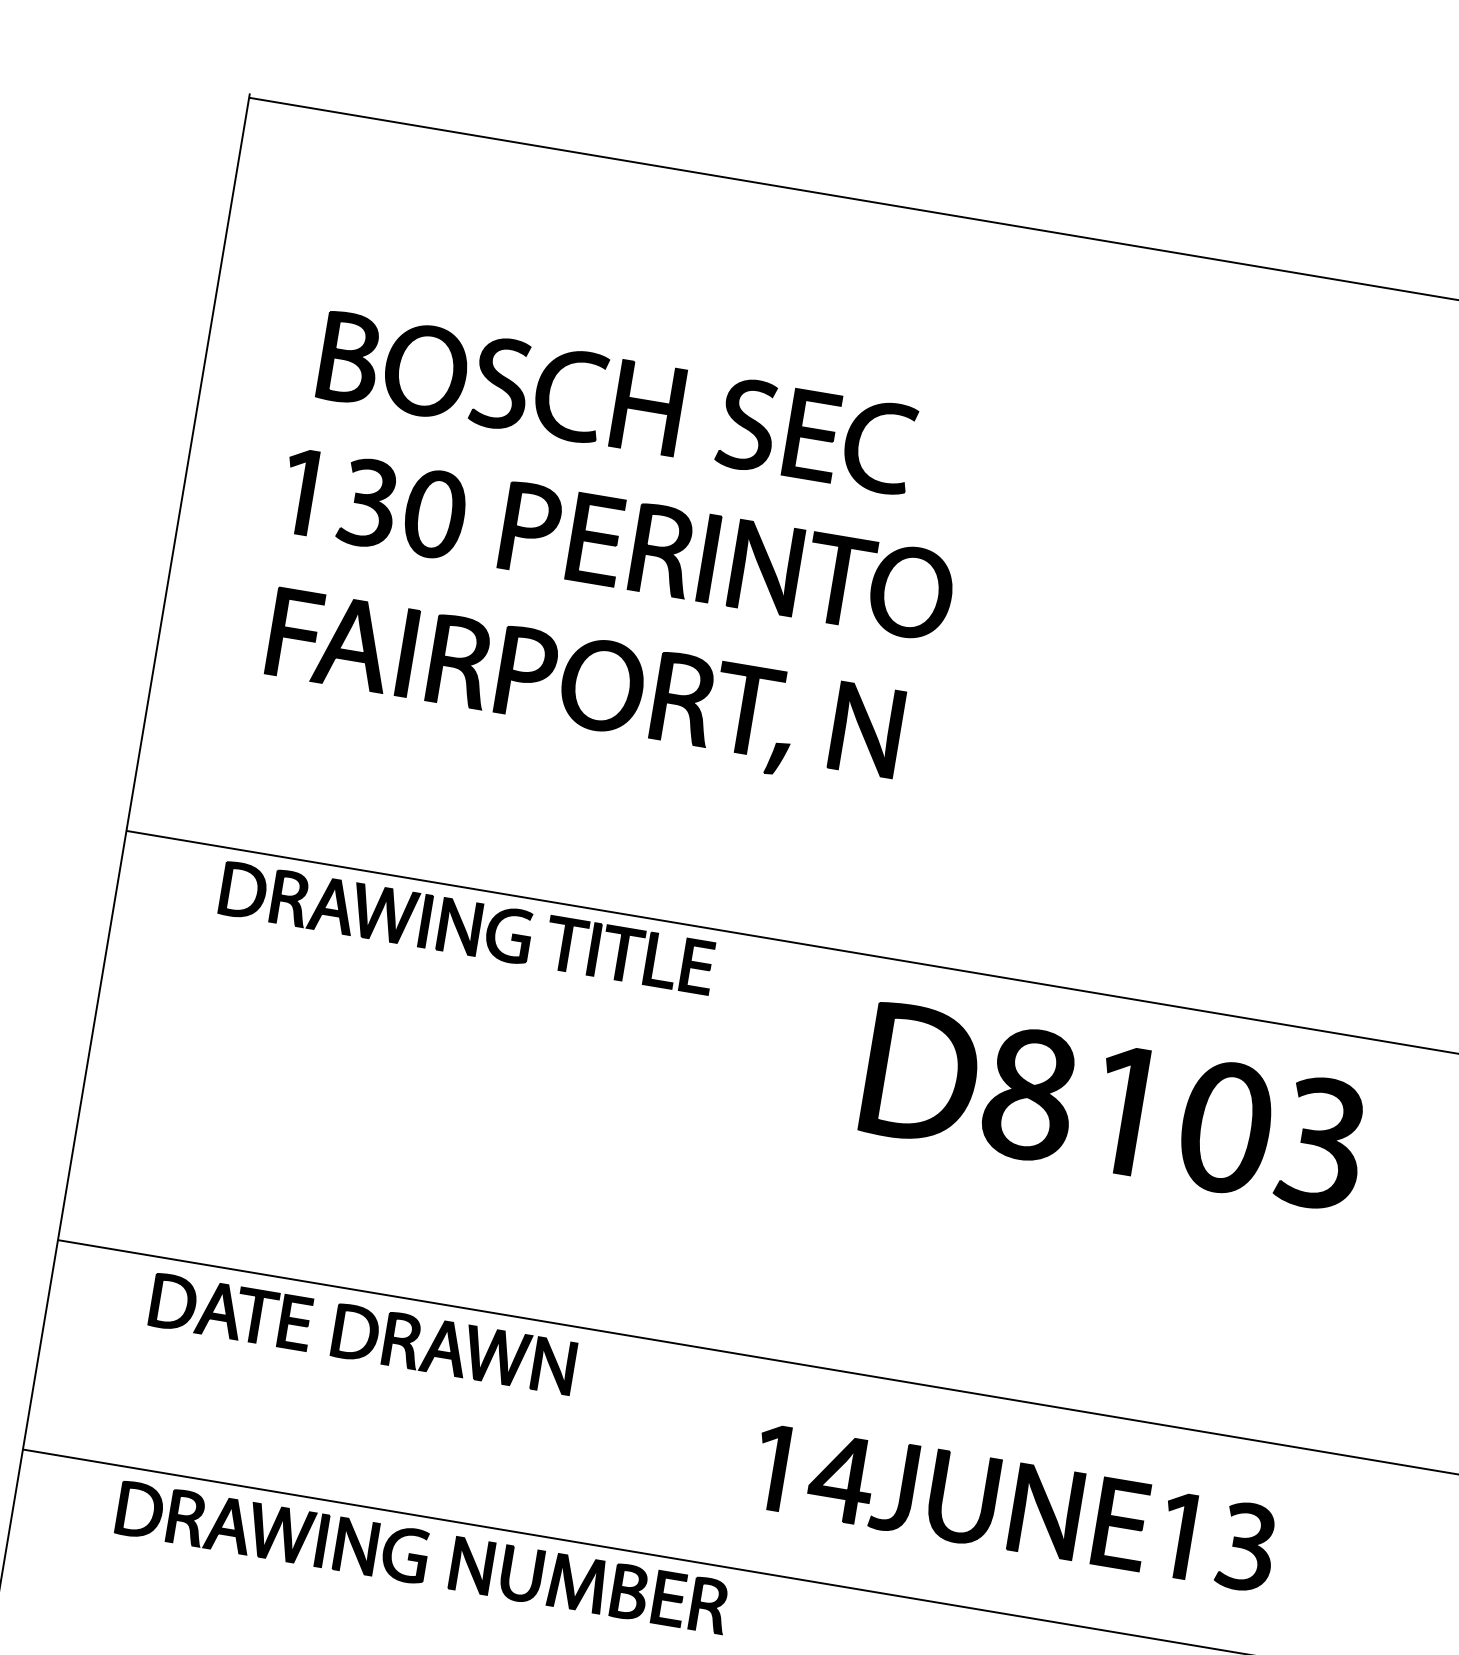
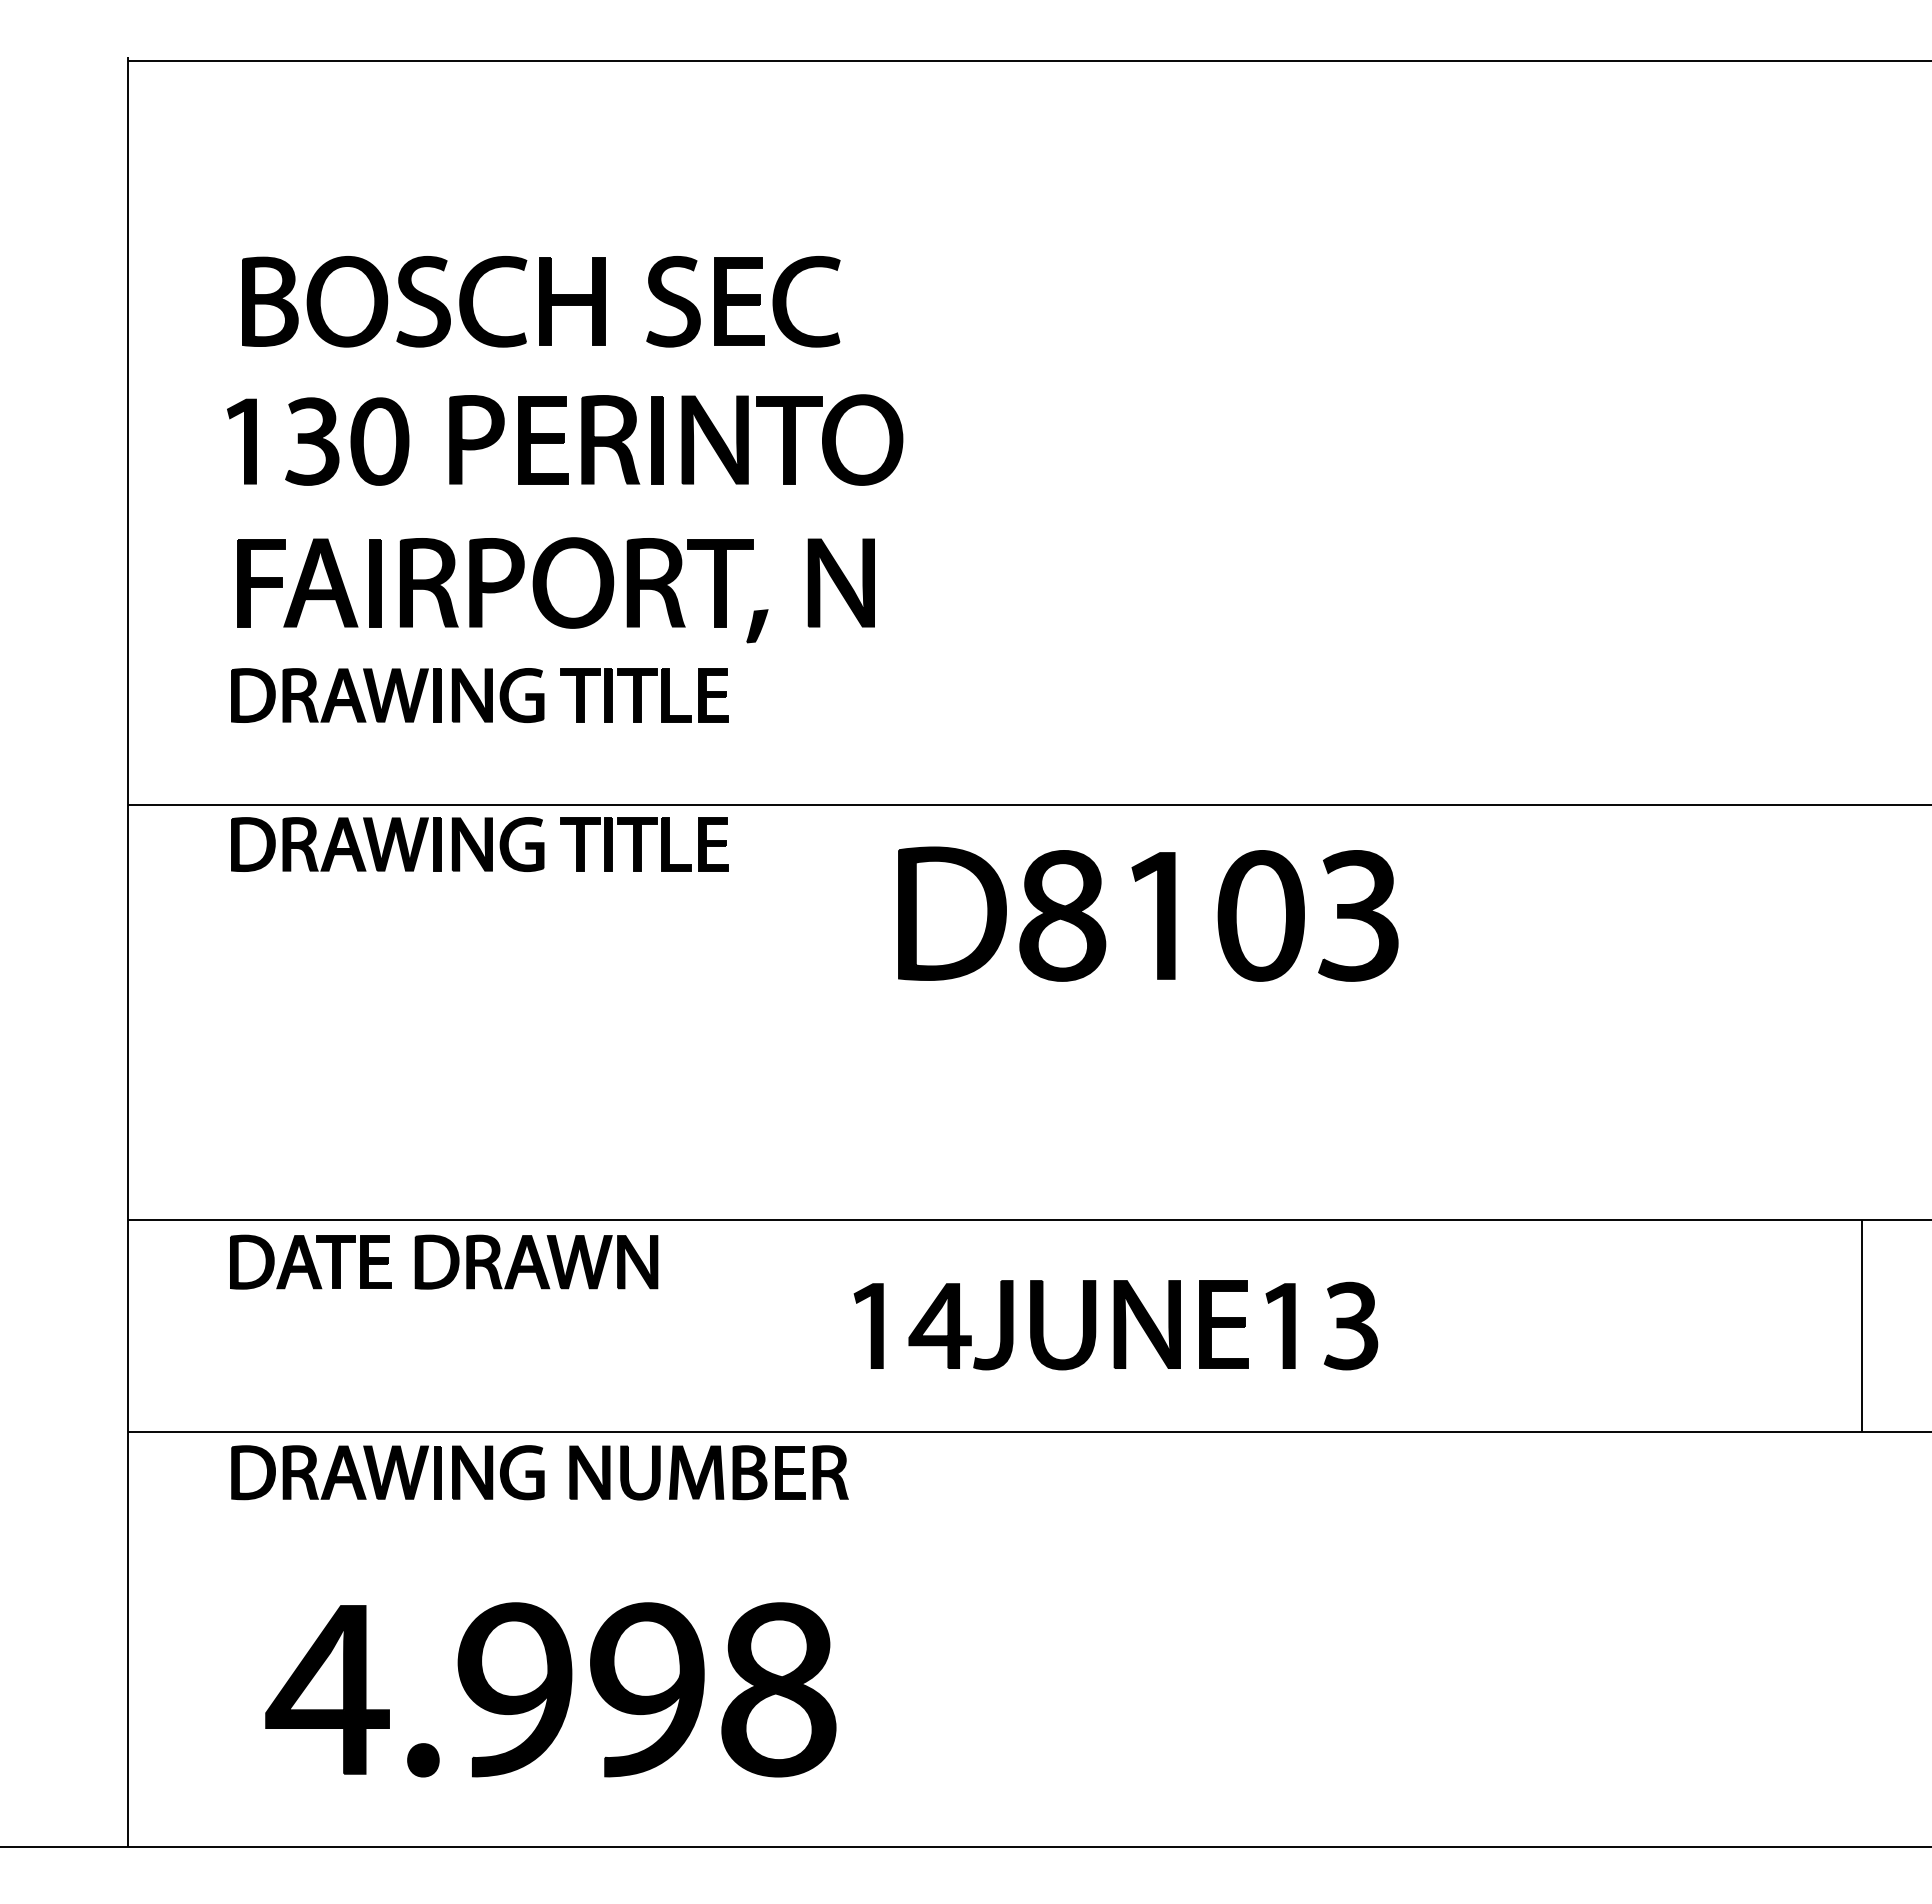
part: (491, 781) -> (479, 695), added

